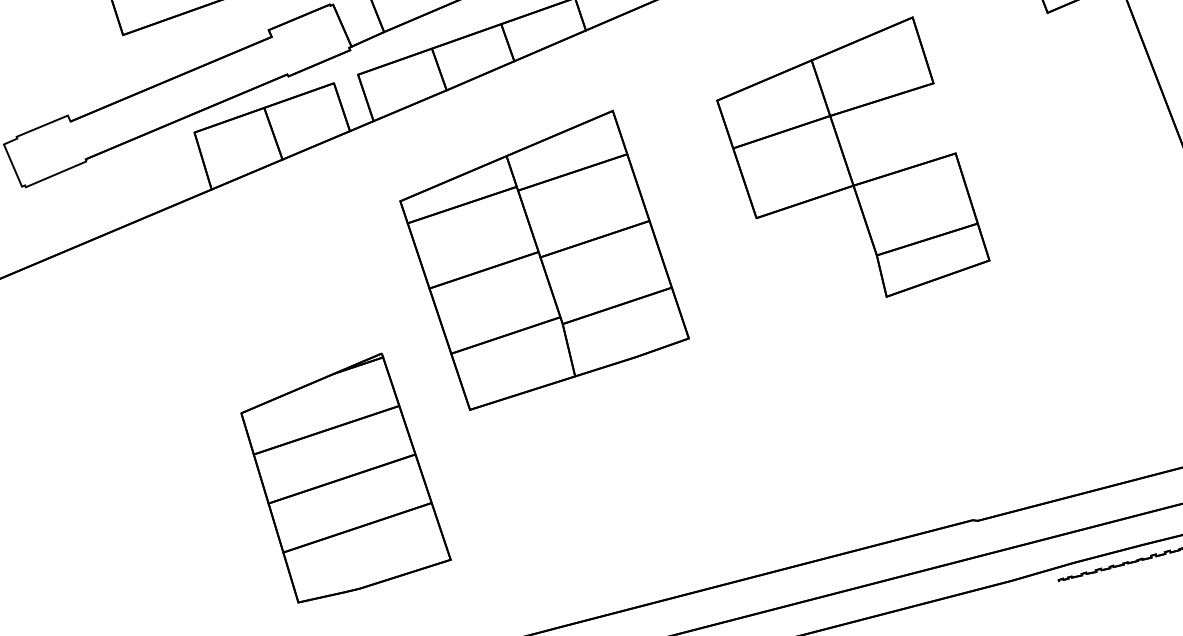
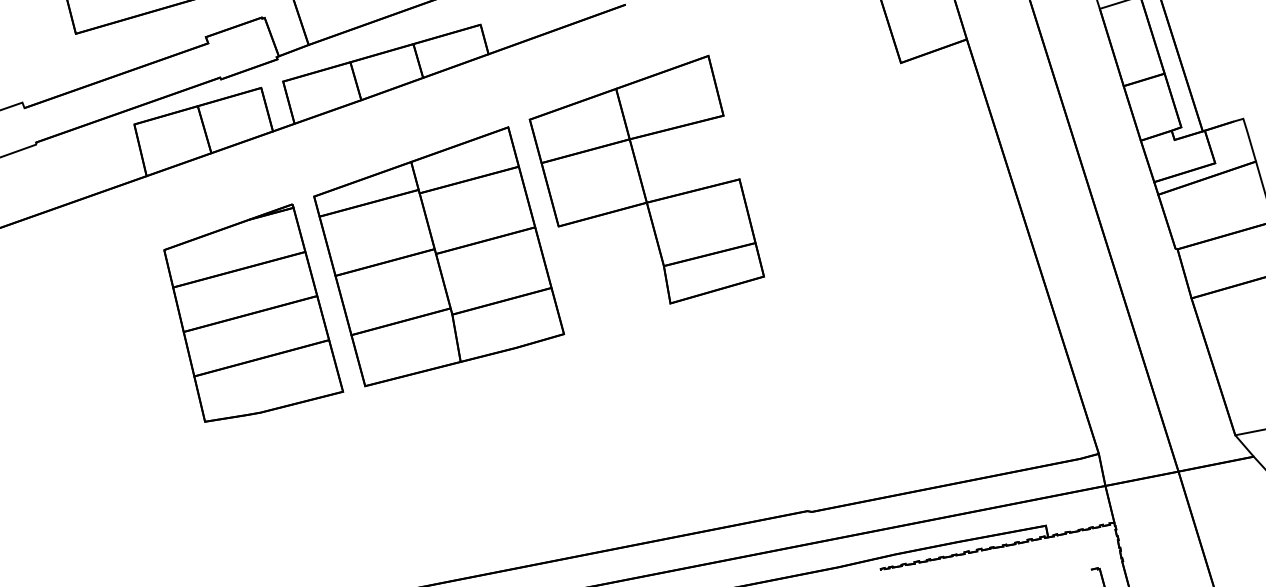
part: (851, 159) -> (646, 179), moved
part: (345, 477) -> (253, 312), moved

